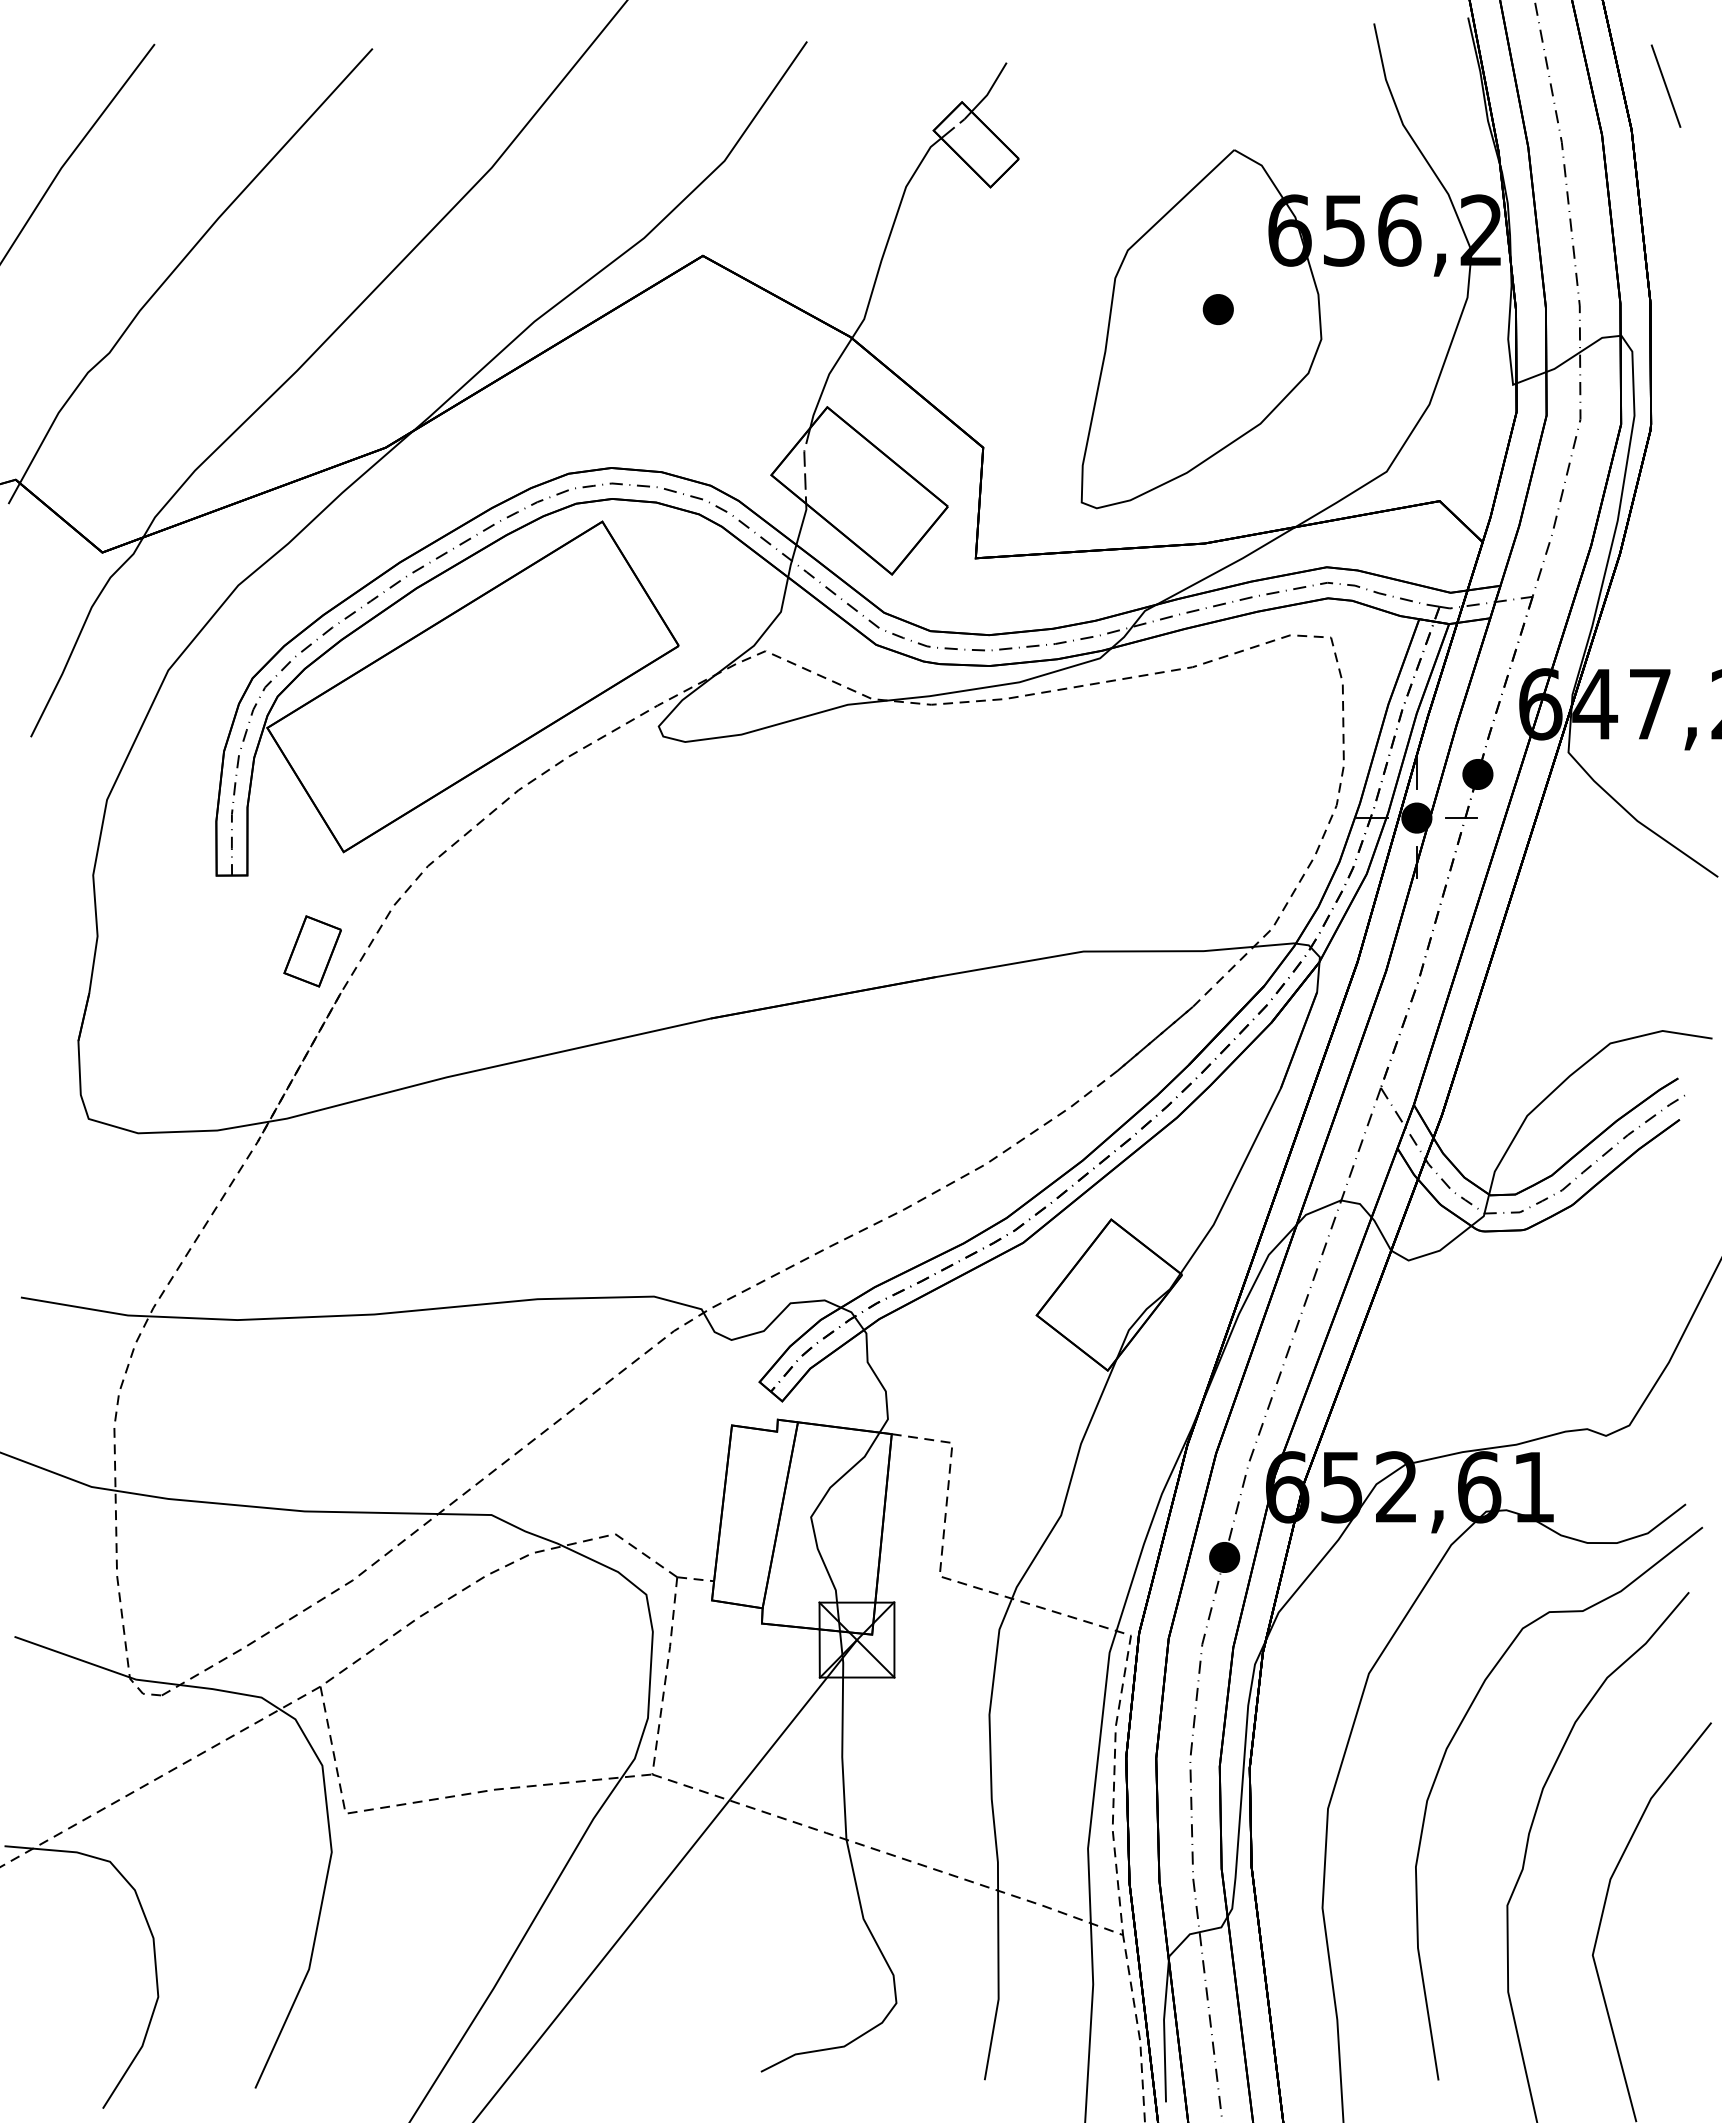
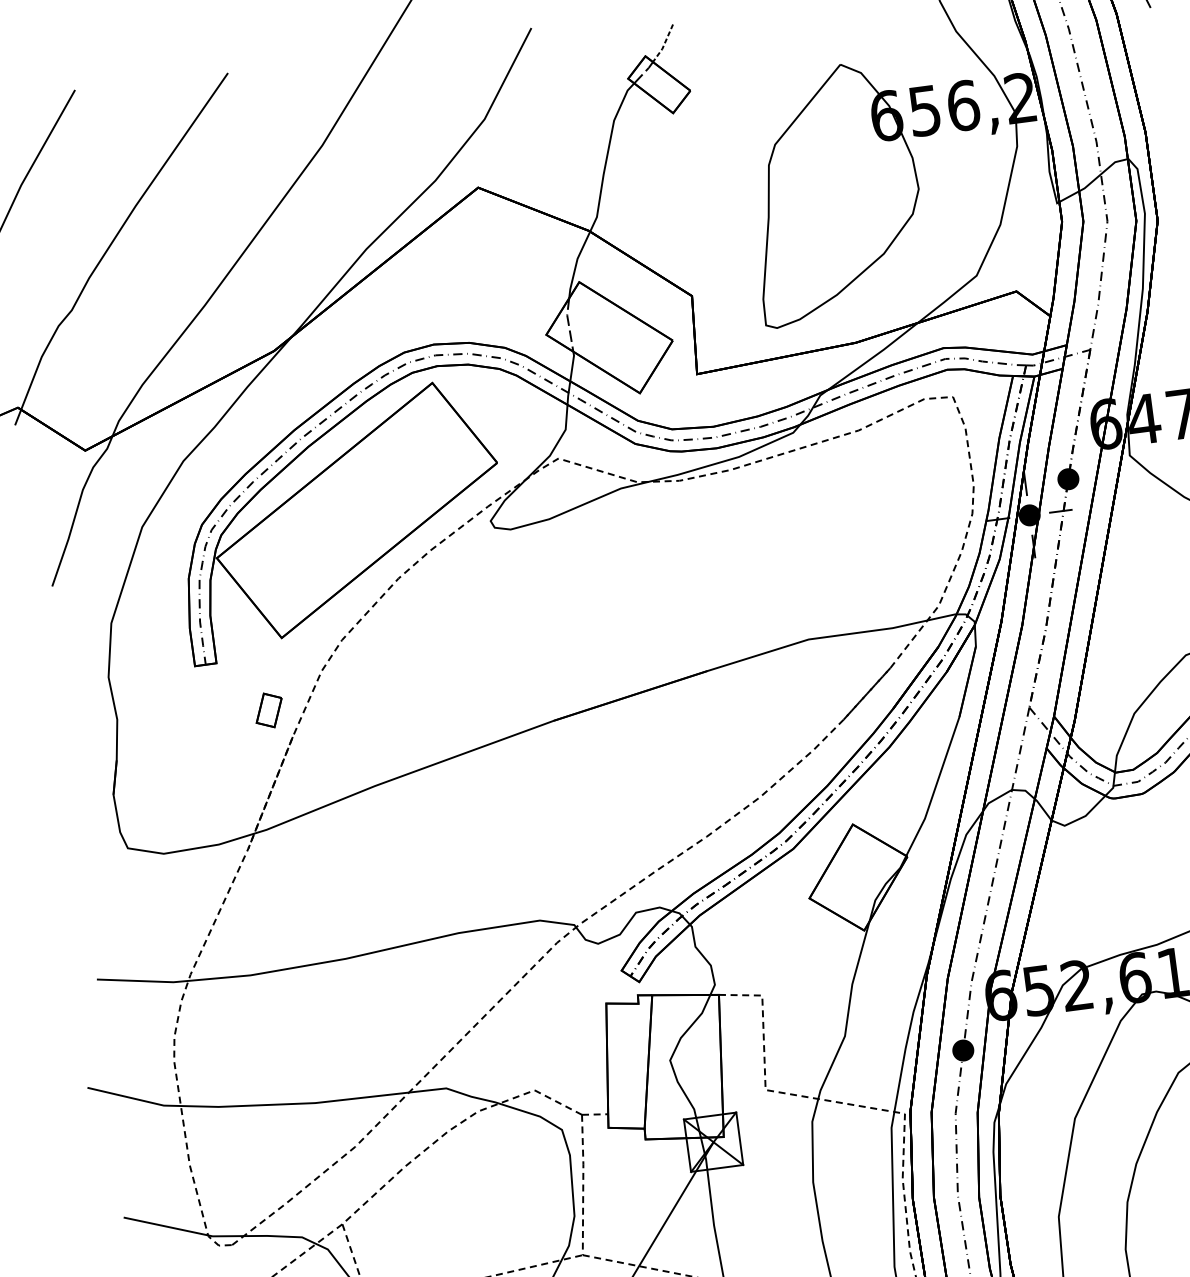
line: (990, 89) -> (664, 44), solid -> dashed
part: (1217, 309) -> (843, 177), removed
part: (312, 951) -> (269, 710), size x0.7

